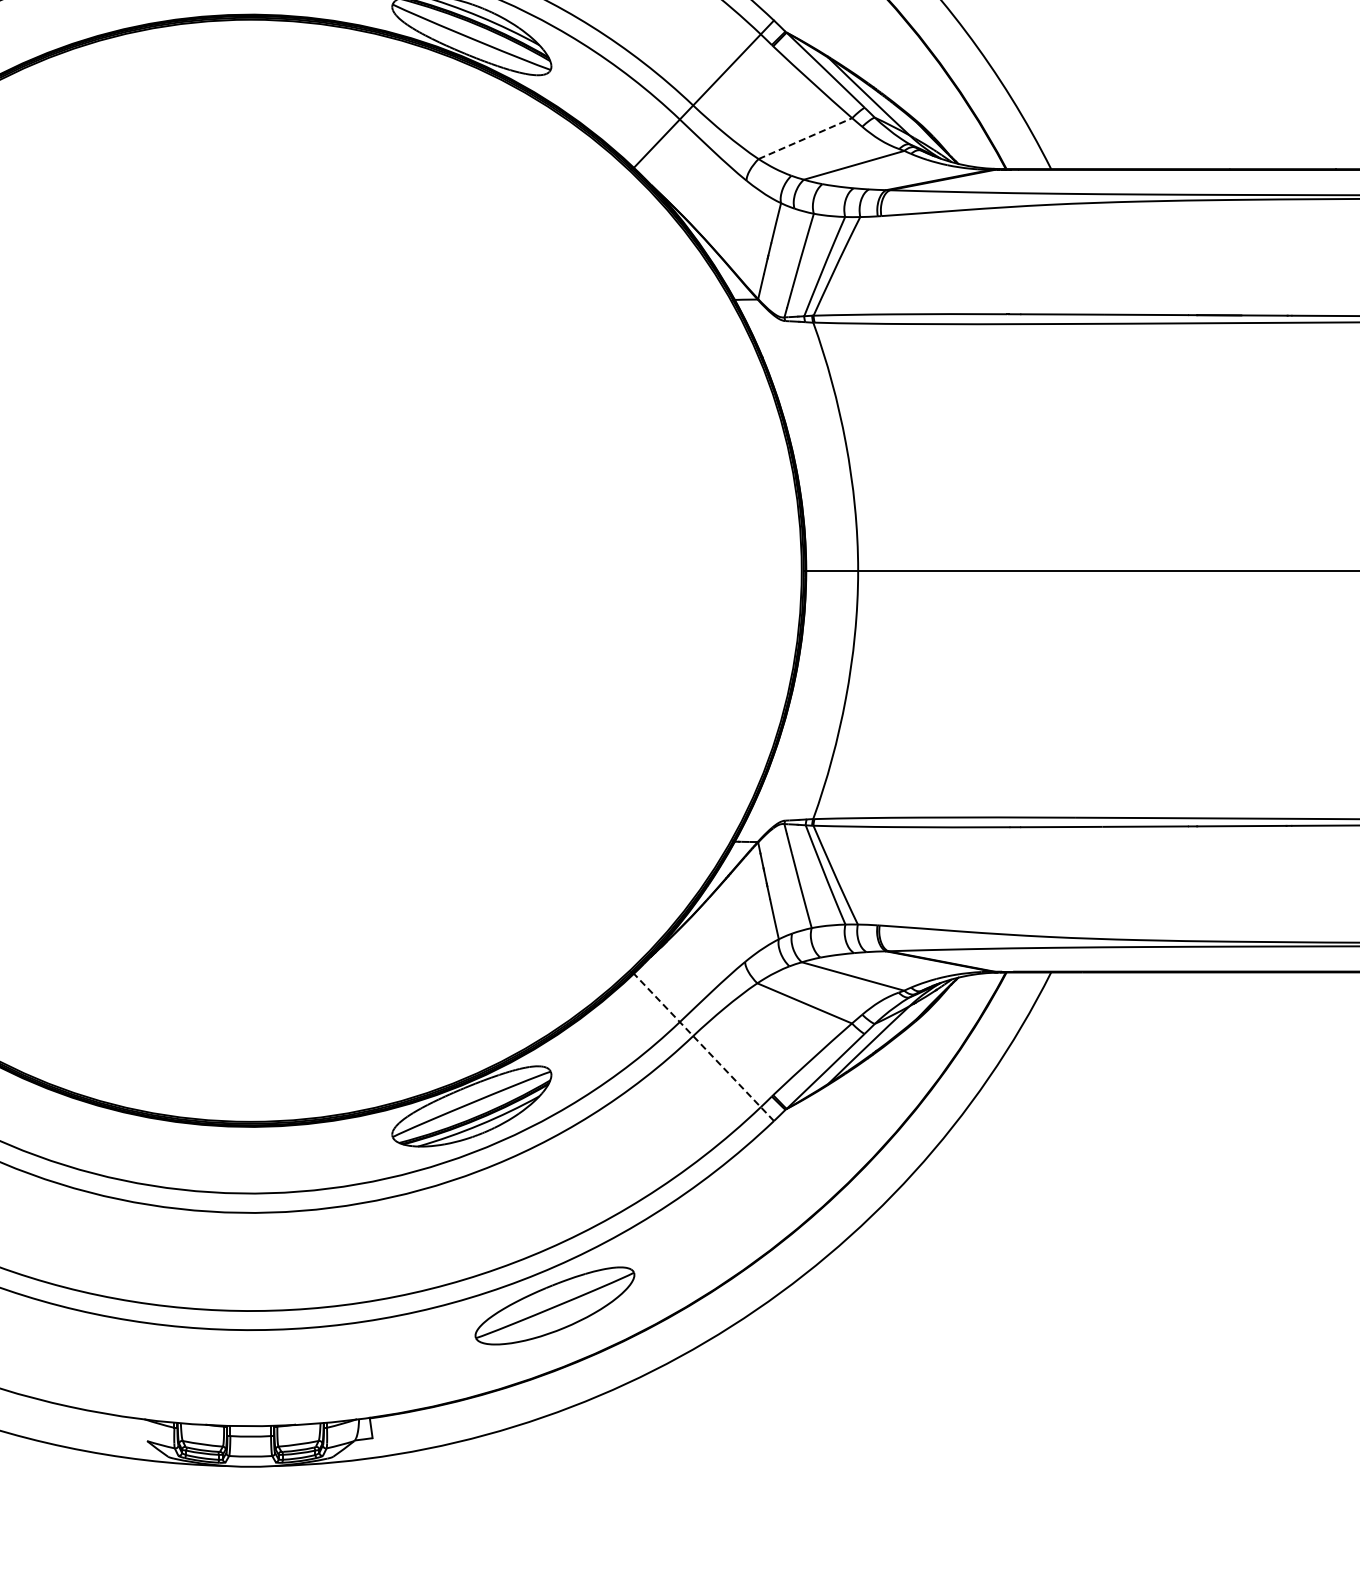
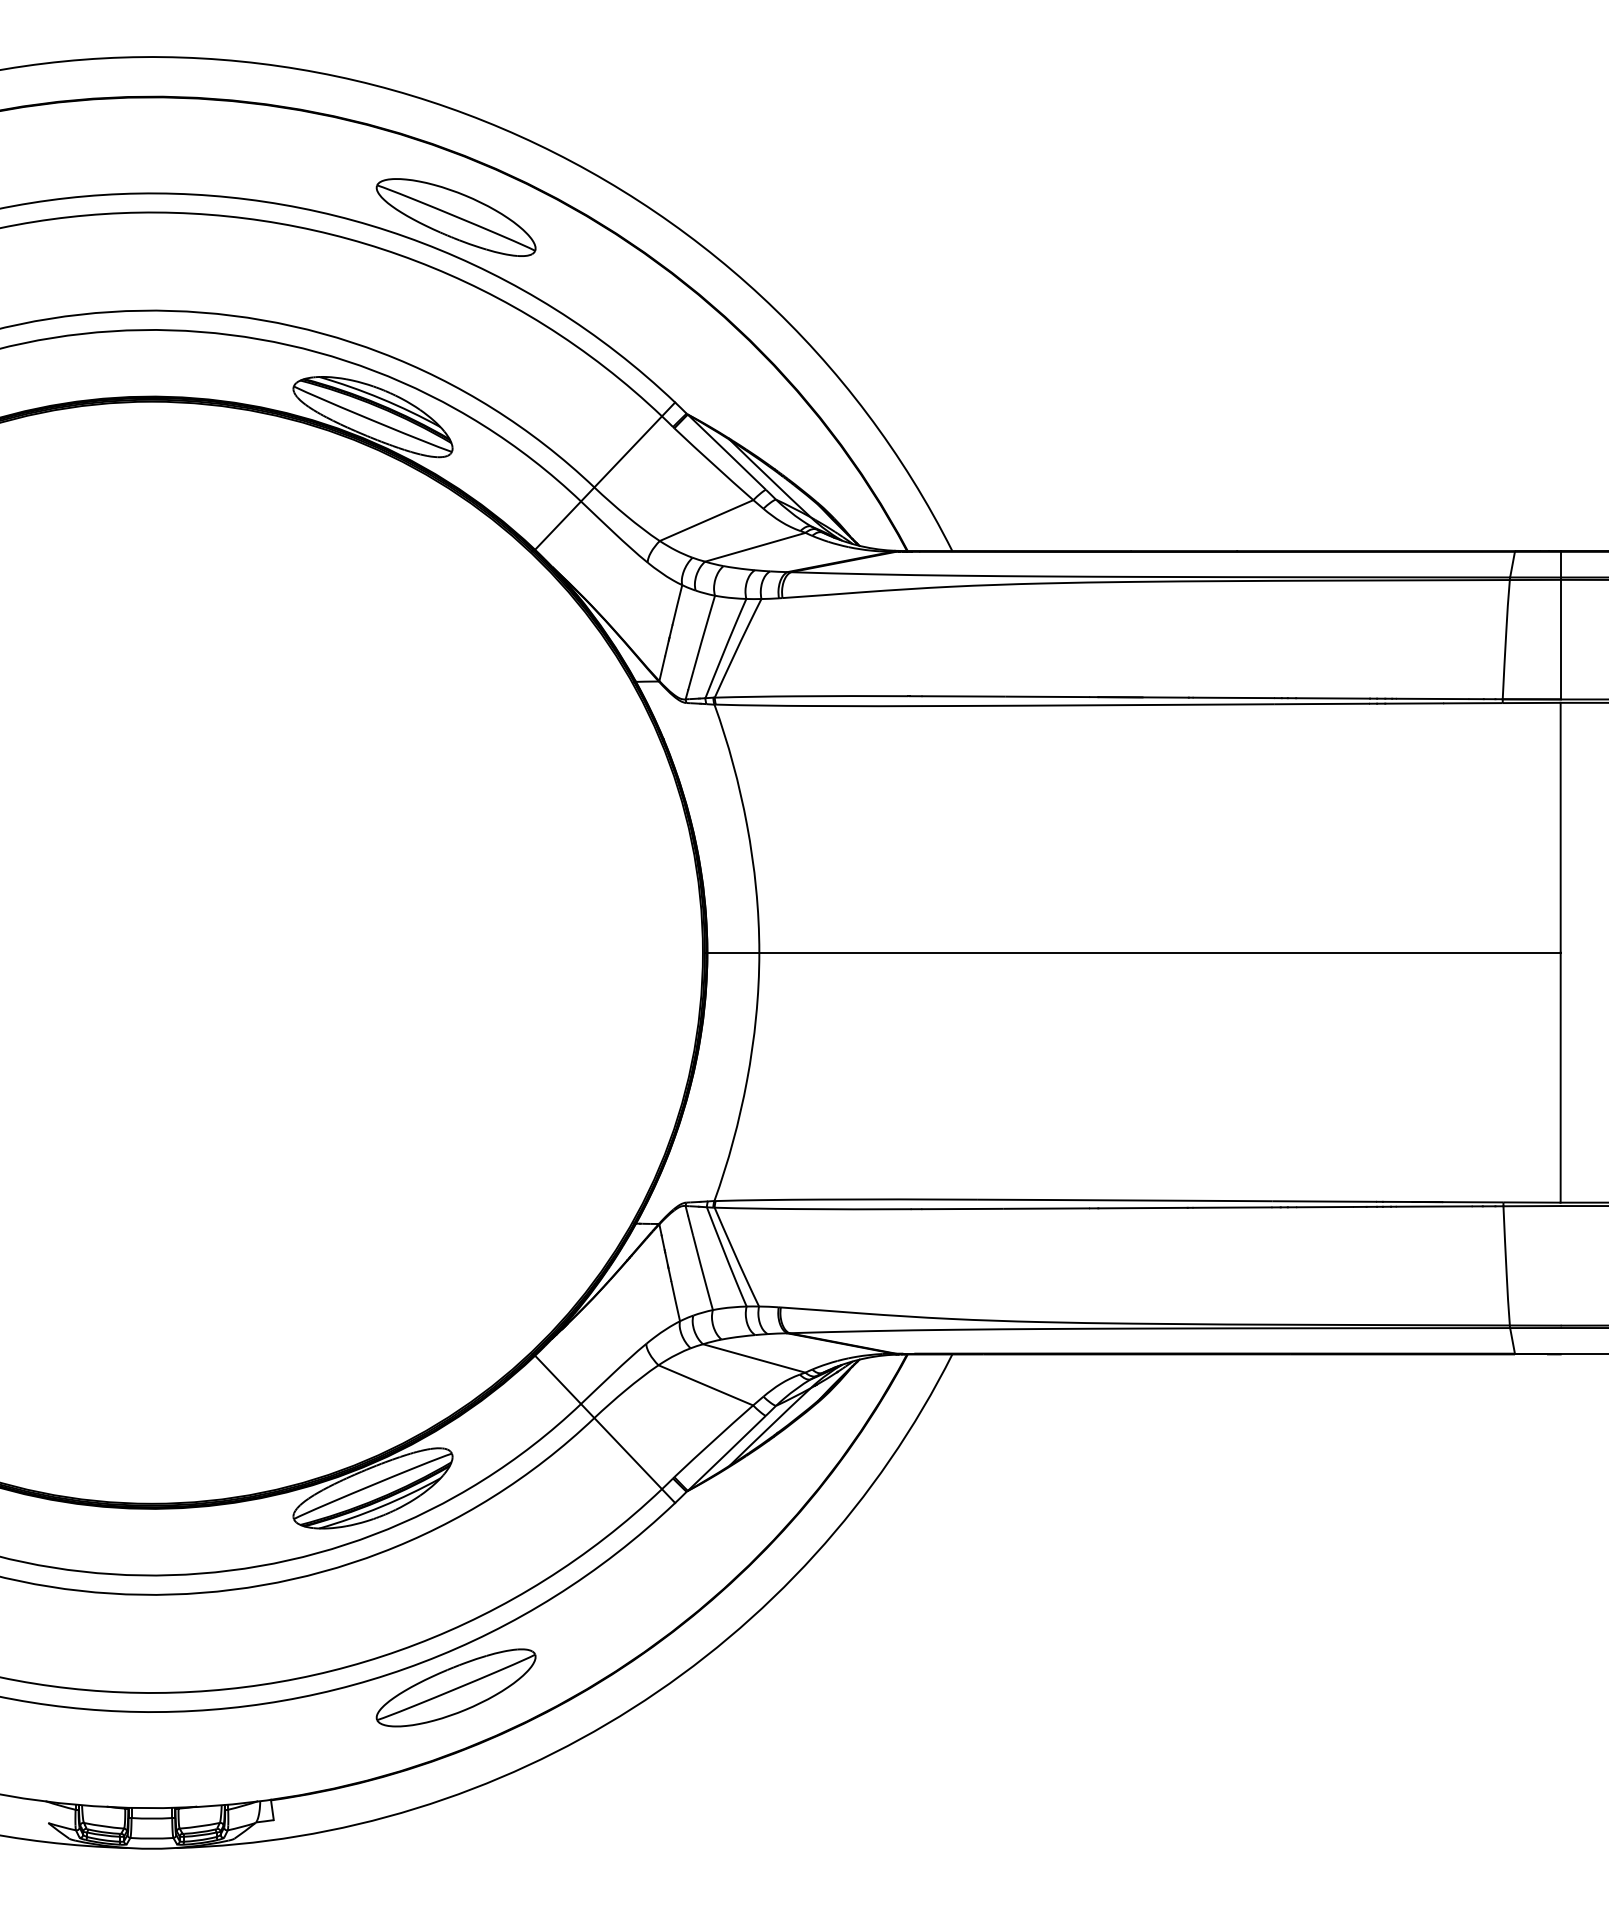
line: (806, 138) -> (707, 520), dashed -> solid
line: (704, 1047) -> (605, 1429), dashed -> solid

